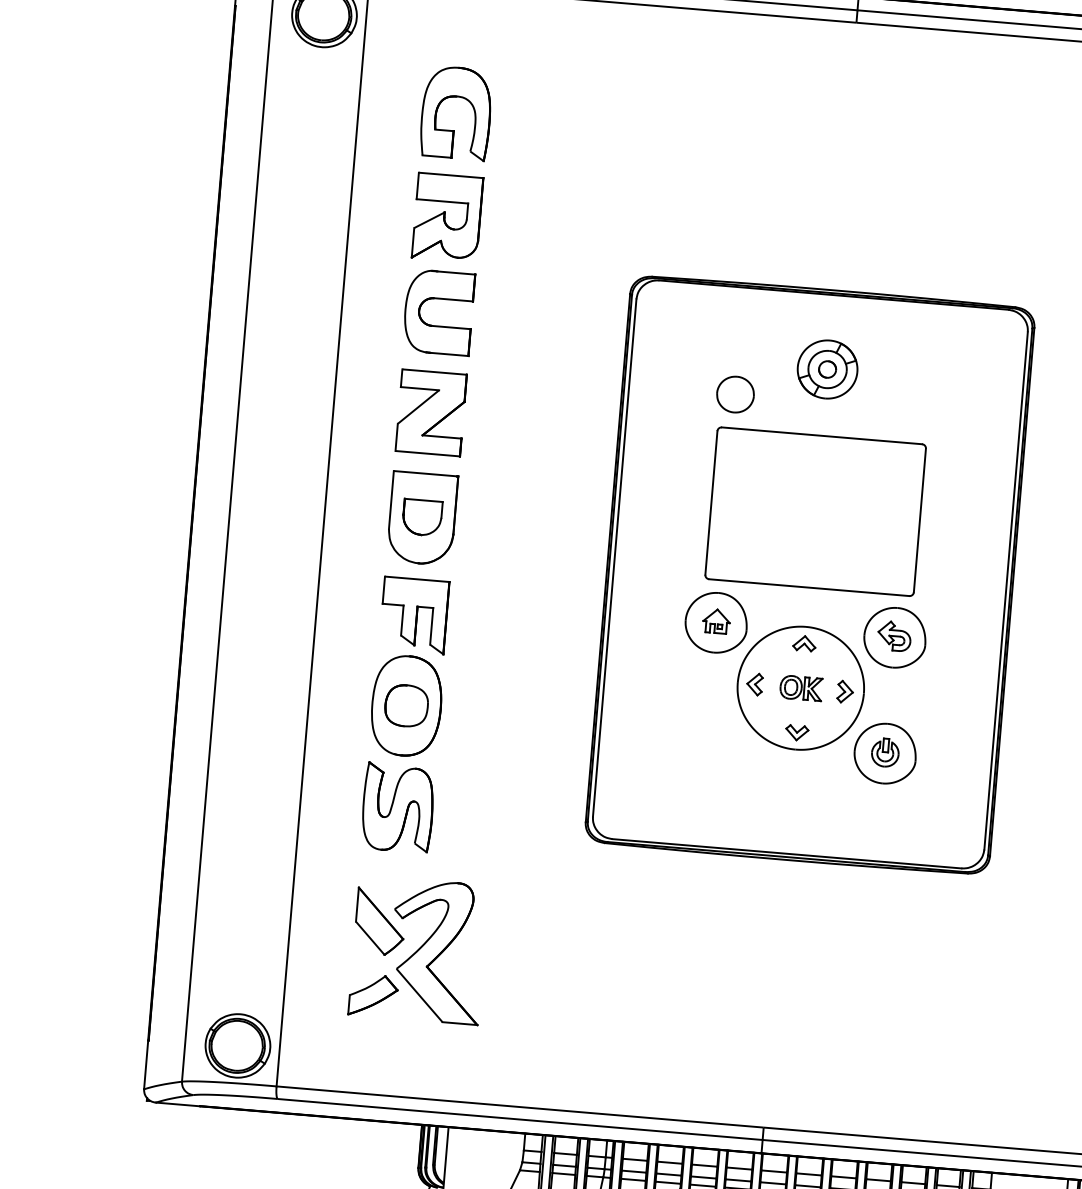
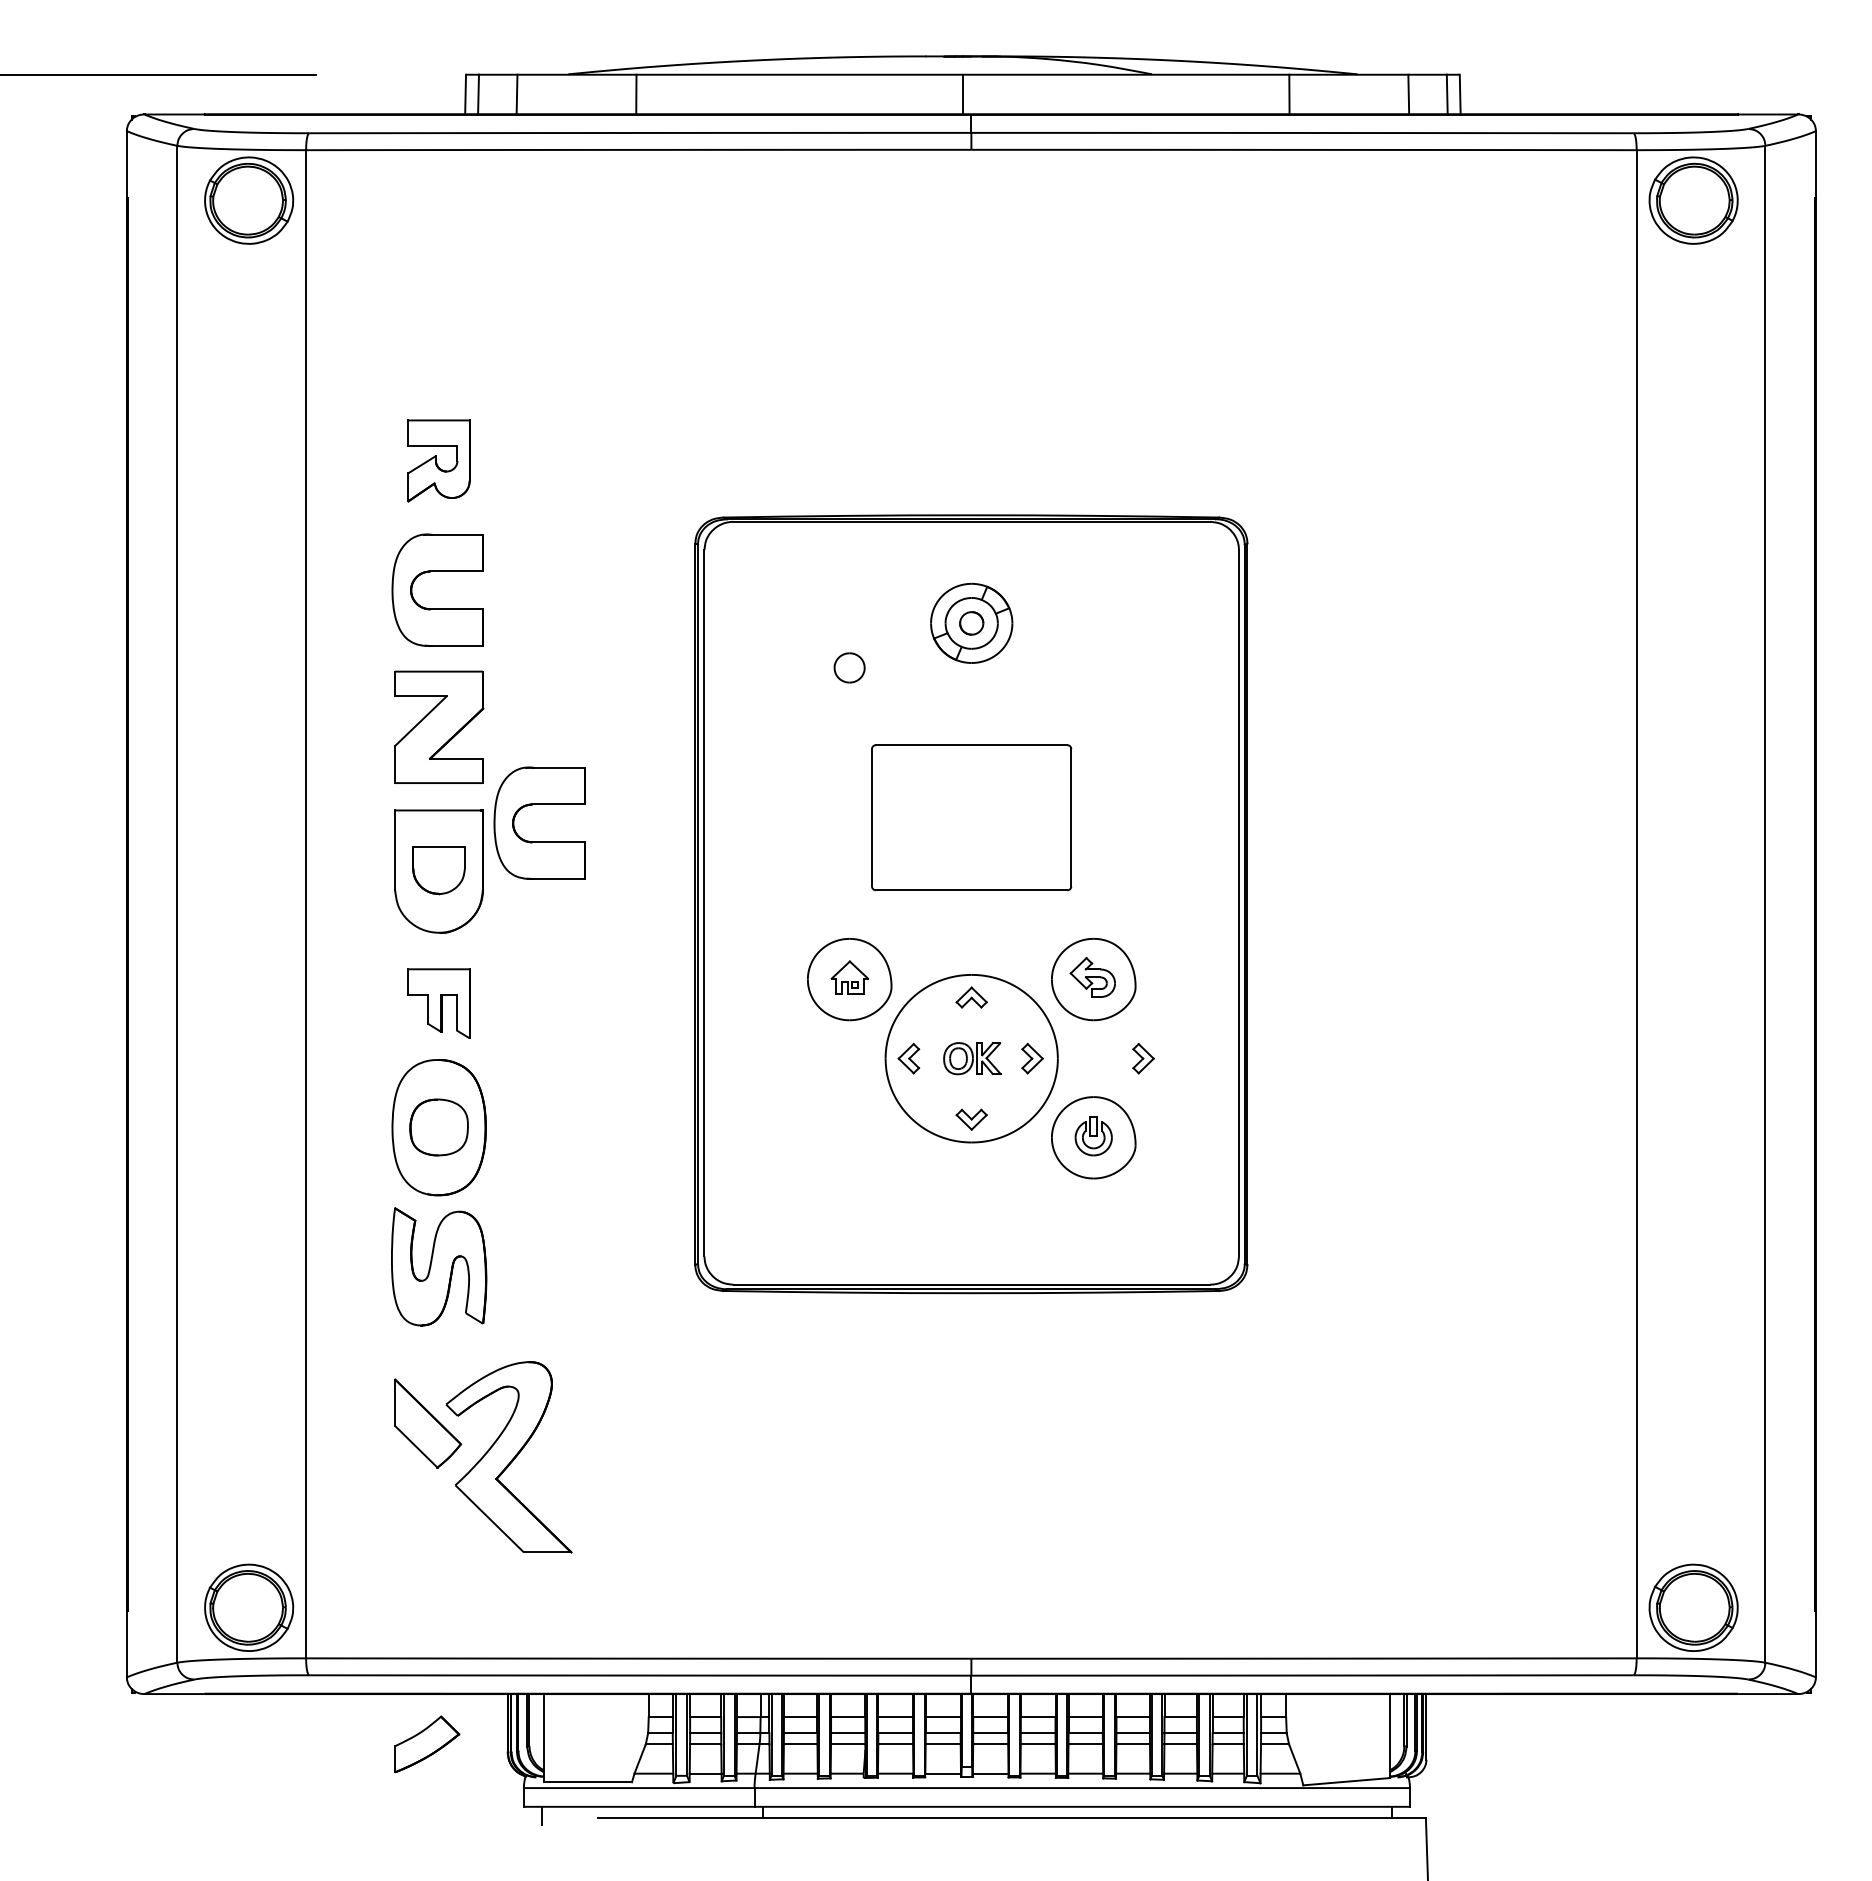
part: (457, 97) -> (439, 296), removed
part: (447, 217) -> (438, 460), size x0.7
part: (735, 394) -> (849, 667), size x0.6
part: (499, 475) -> (539, 804), added
part: (815, 511) -> (971, 817), size x0.7
part: (413, 615) -> (438, 1003), size x0.7
part: (926, 698) -> (1143, 1058), added
part: (373, 995) -> (427, 1744), moved

